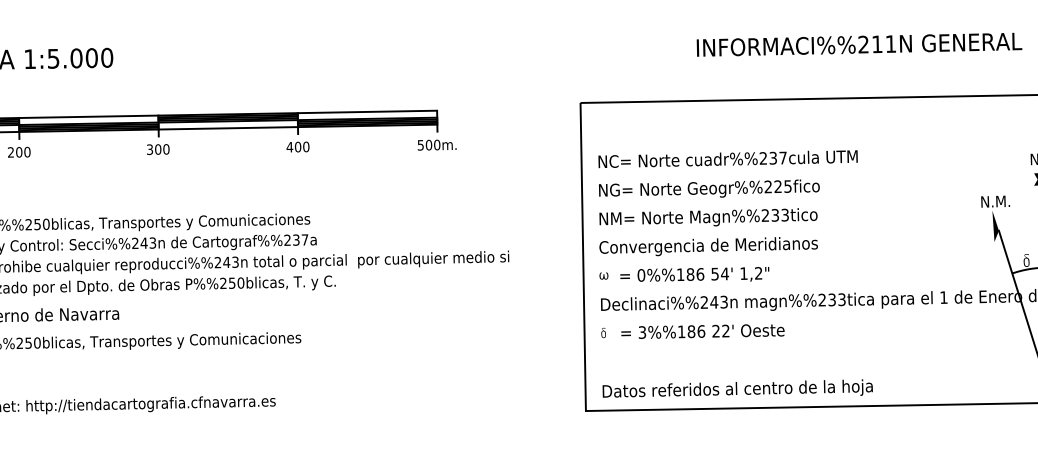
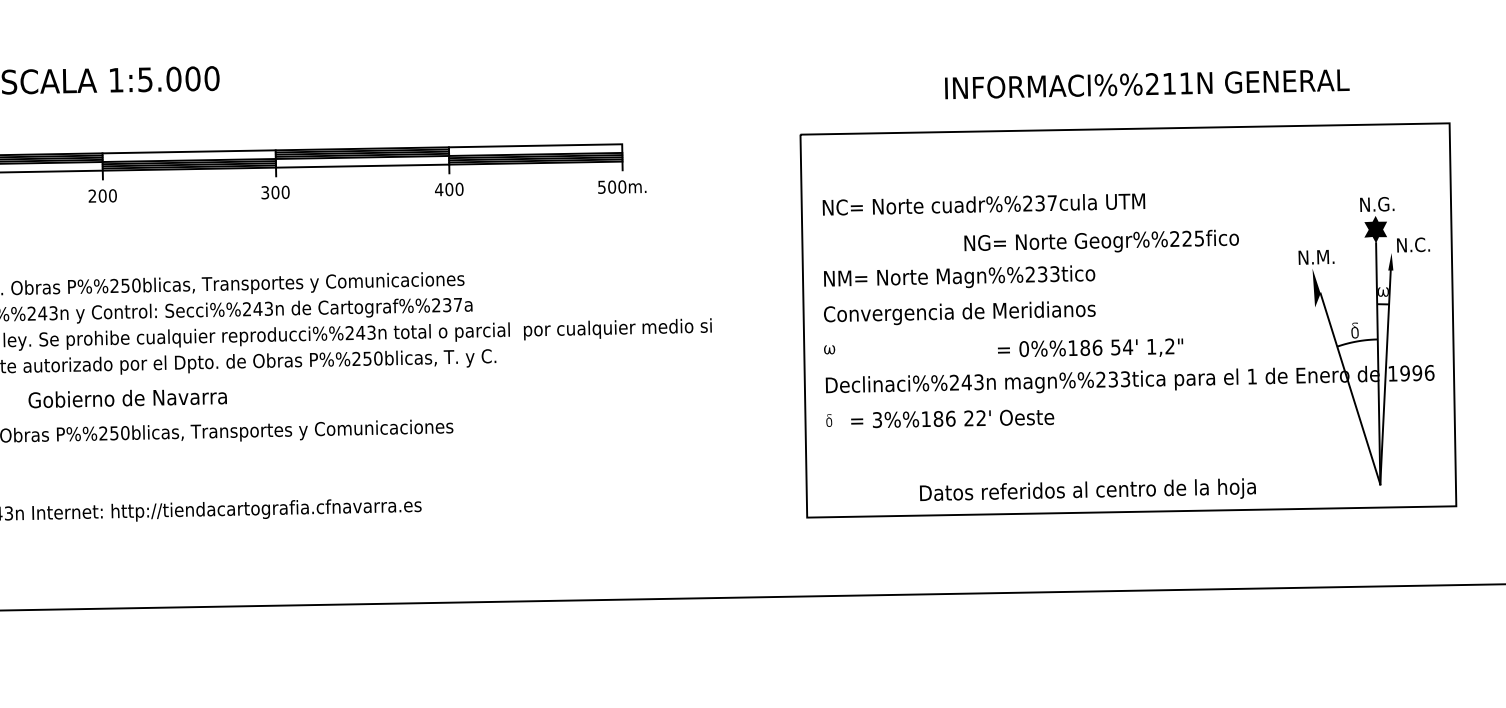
text: (859, 44) -> (1147, 84), moved
text: (709, 188) -> (1101, 240), moved
text: (694, 274) -> (1090, 347), moved
text: (737, 388) -> (1087, 489), moved

